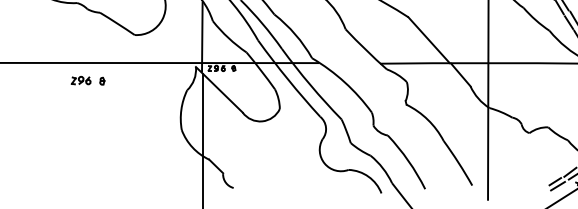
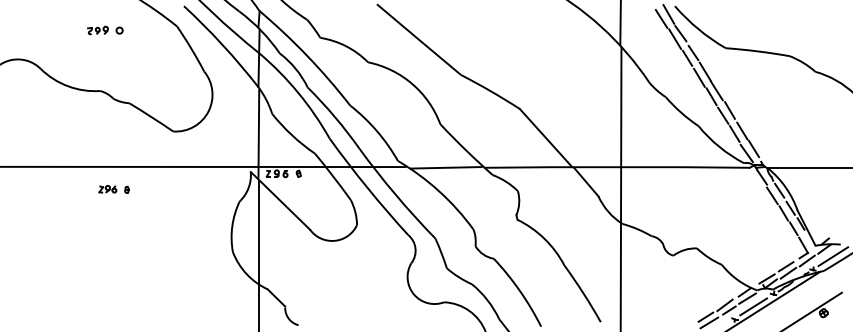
line: (349, 63) -> (445, 167), added
part: (87, 80) -> (113, 189), size x0.71

